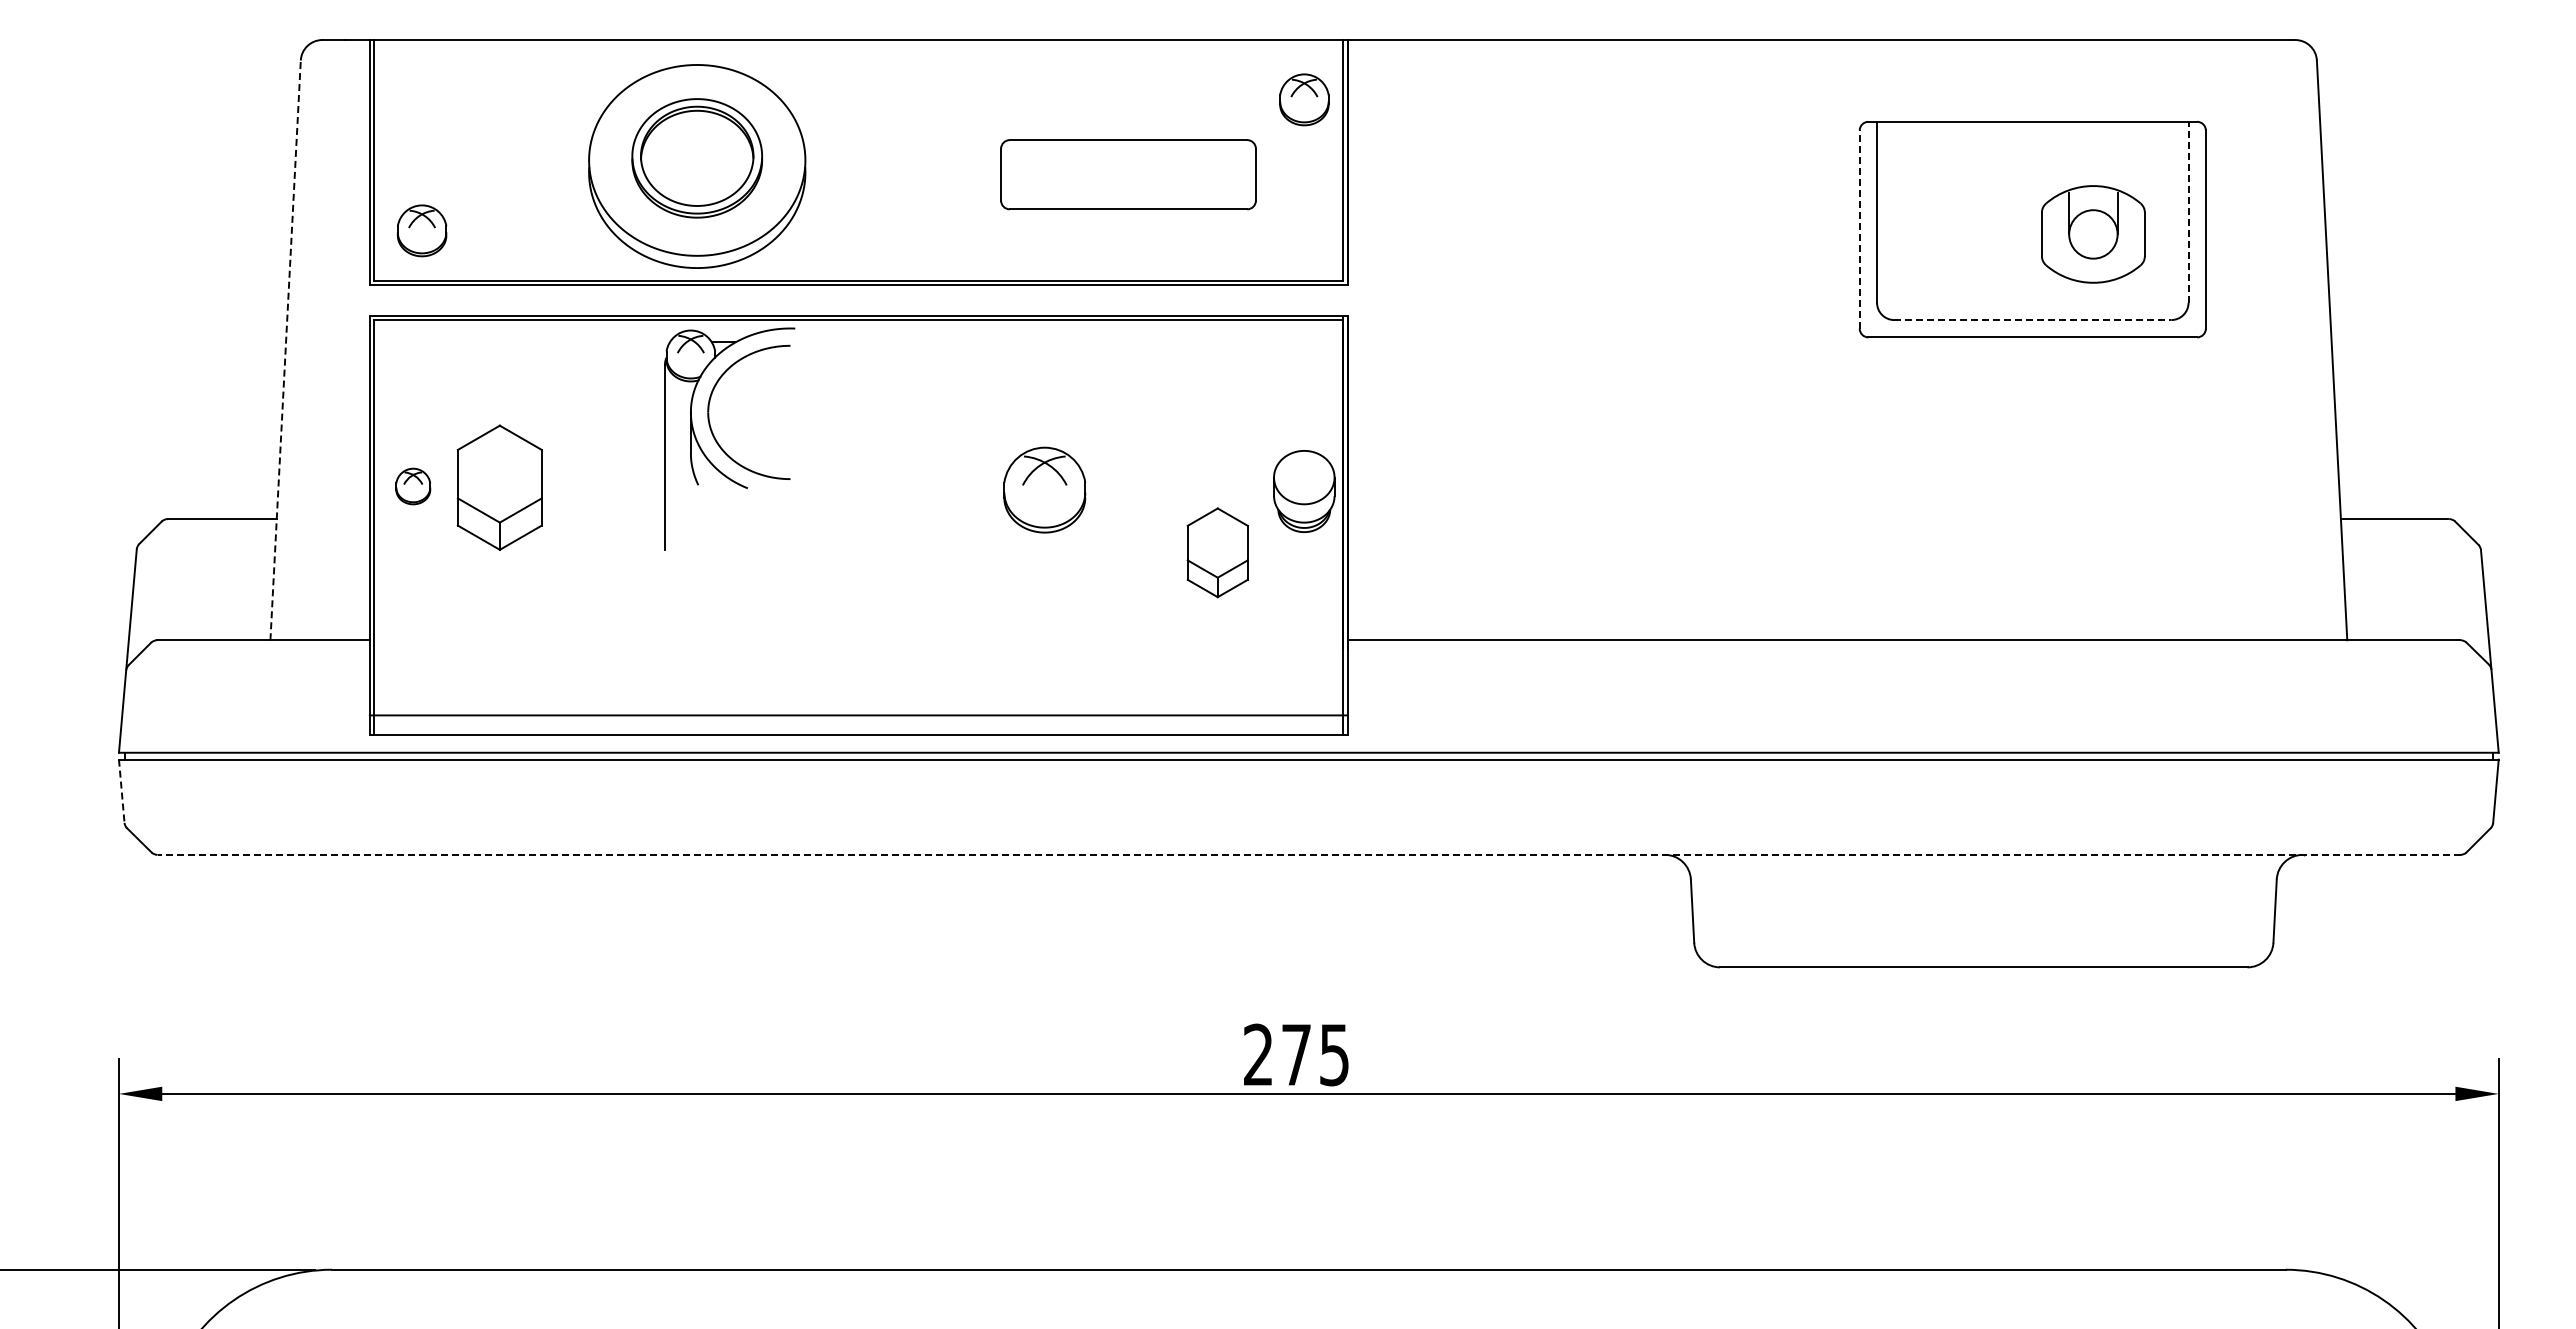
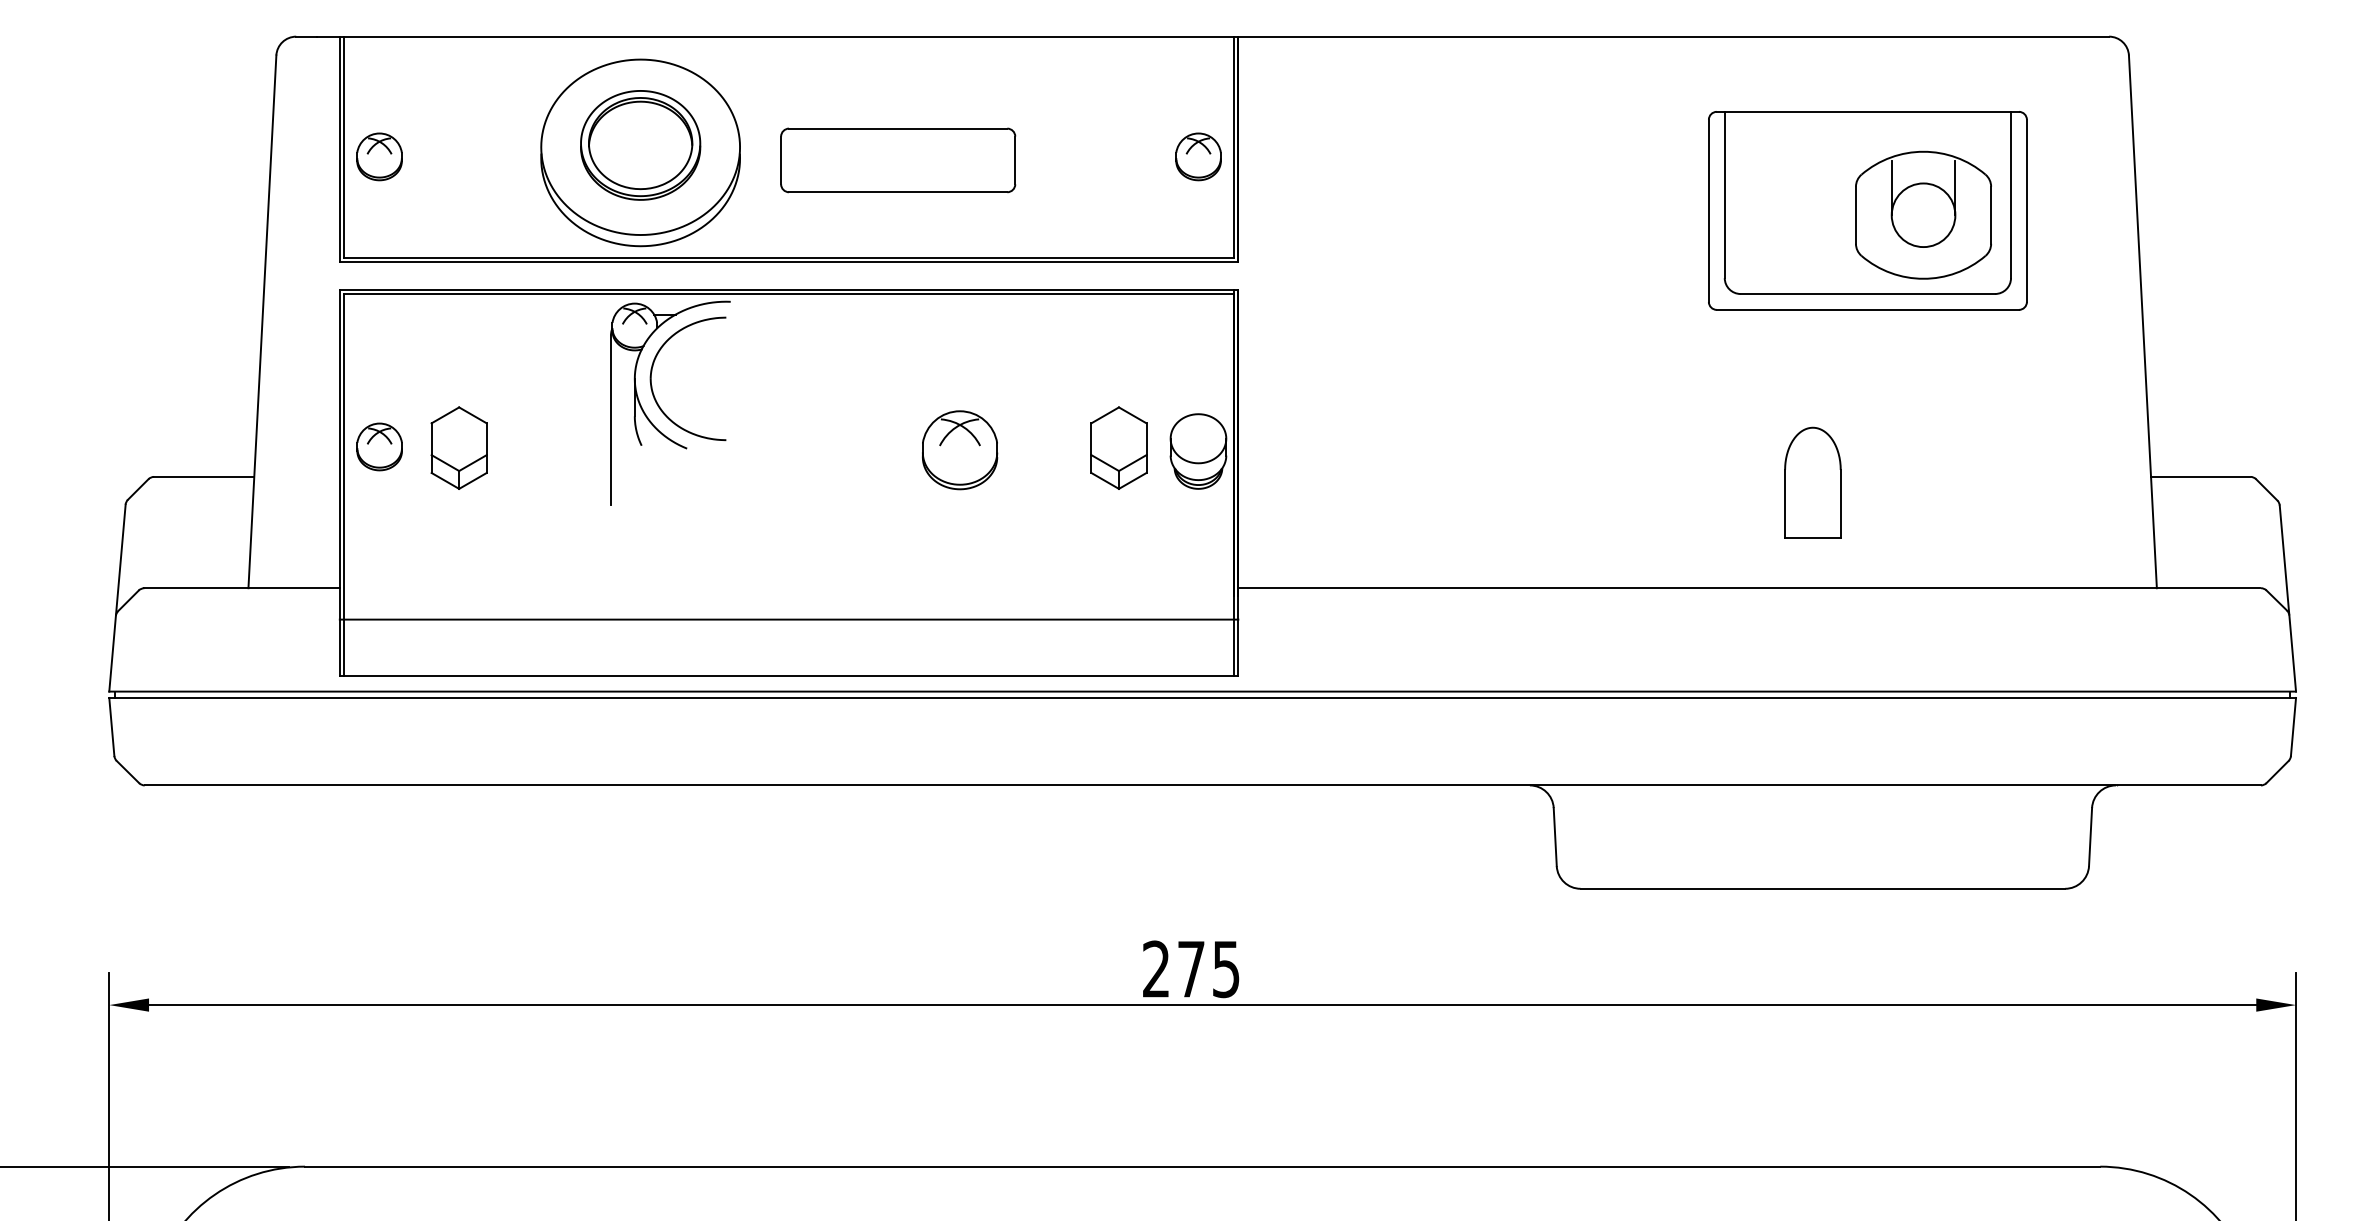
part: (1304, 99) -> (1198, 156), moved
part: (1128, 174) -> (898, 160), moved
line: (2188, 211) -> (2010, 194), dashed -> solid
line: (1859, 229) -> (1708, 210), dashed -> solid
part: (421, 230) -> (379, 156), moved
part: (2093, 234) -> (1923, 215), size x1.43
line: (2033, 320) -> (1868, 294), dashed -> solid
line: (285, 349) -> (262, 321), dashed -> solid
part: (413, 486) -> (379, 446), size x1.43
part: (499, 487) -> (458, 447), size x0.71
part: (1972, 525) -> (1812, 482), added
part: (1217, 552) -> (1118, 447), moved
line: (858, 715) -> (788, 619), moved
line: (121, 791) -> (111, 727), dashed -> solid
line: (1308, 854) -> (1202, 785), dashed -> solid

